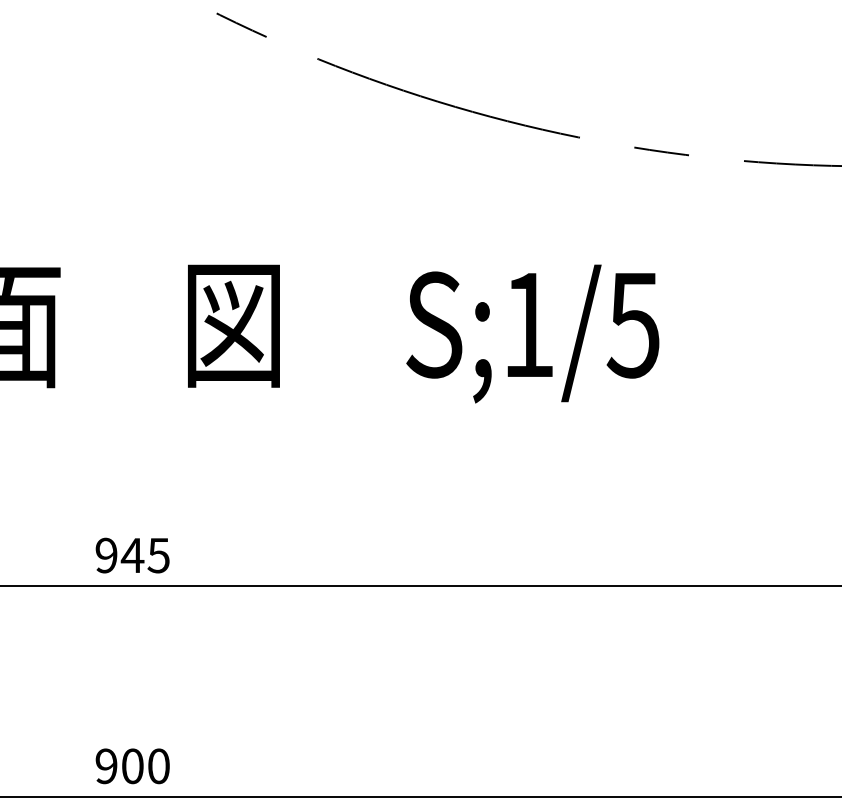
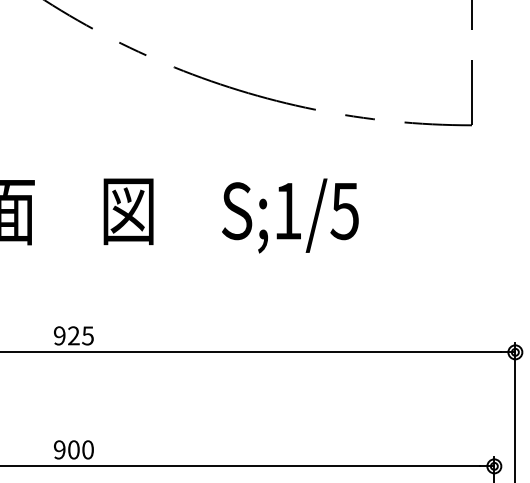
text: (132, 554) -> (73, 335), 945 -> 925

